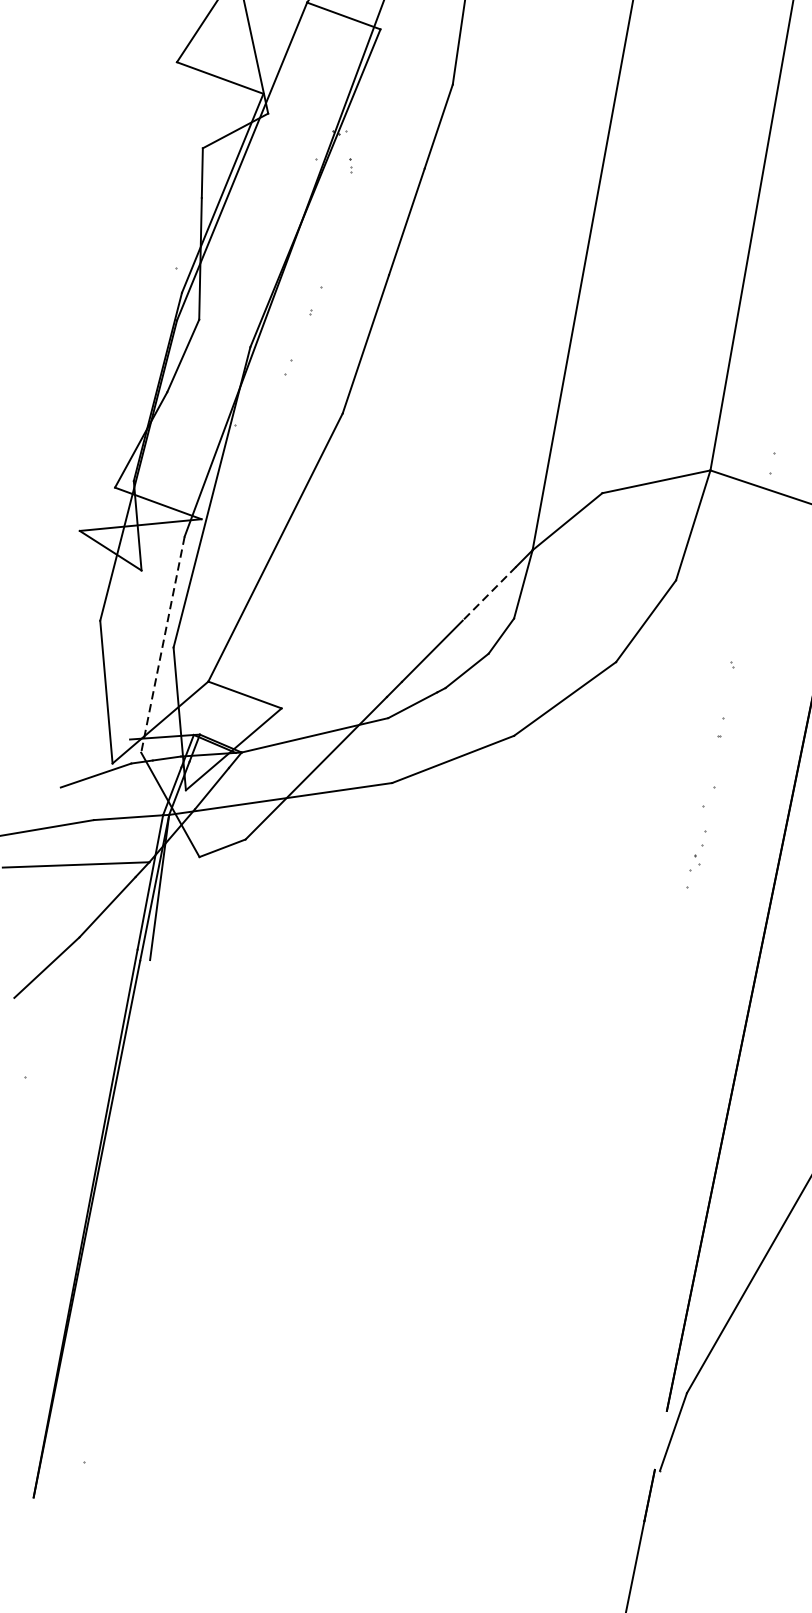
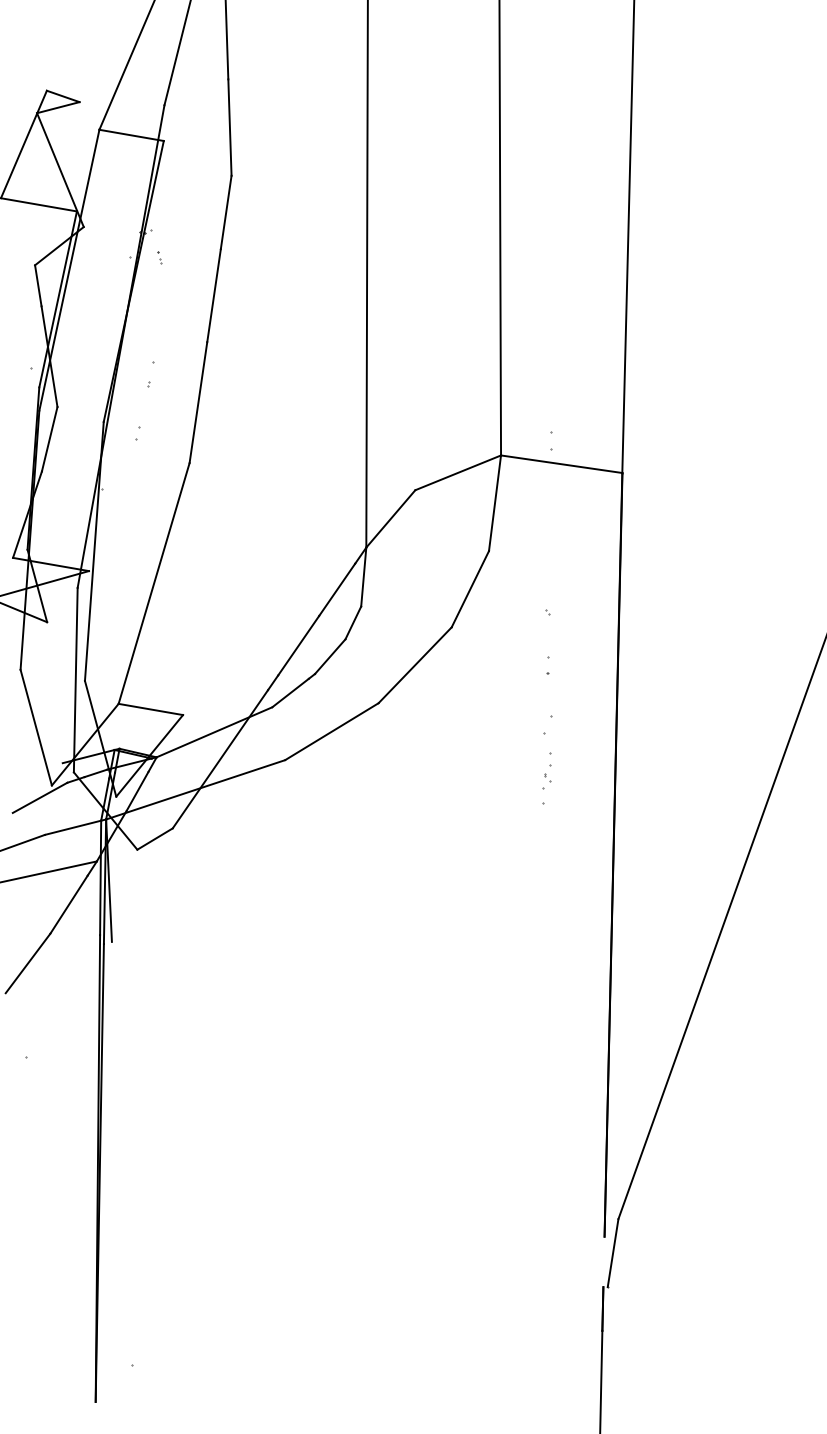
line: (489, 593) -> (337, 589), dashed -> solid
line: (162, 645) -> (75, 680), dashed -> solid

